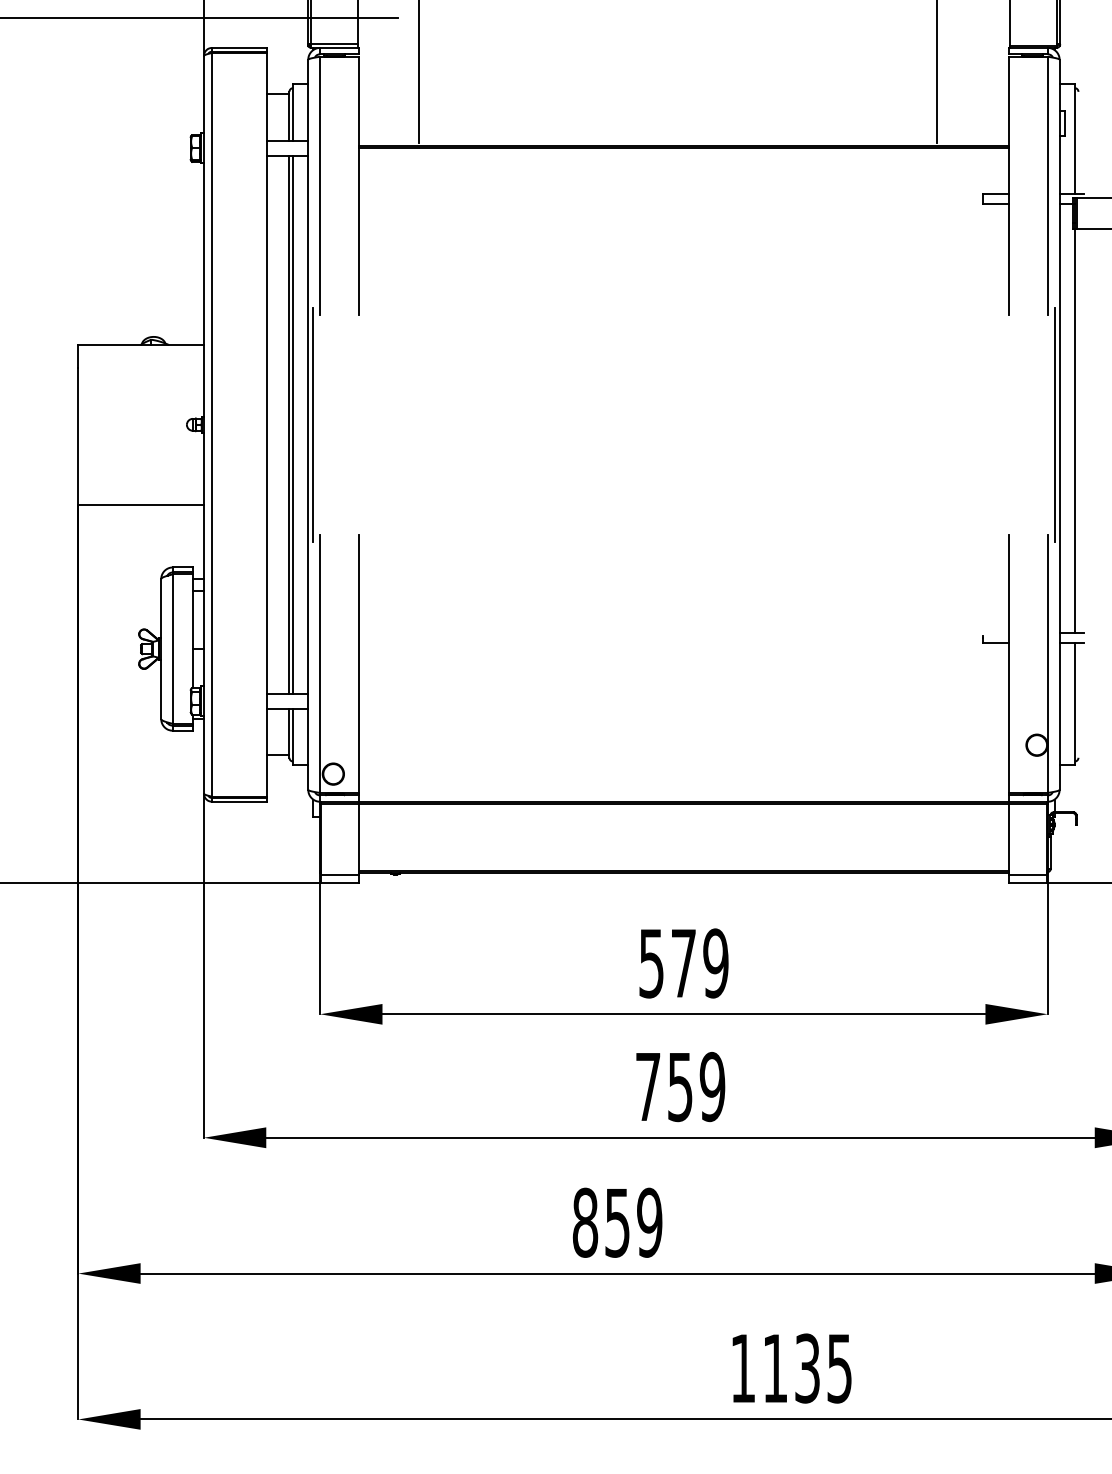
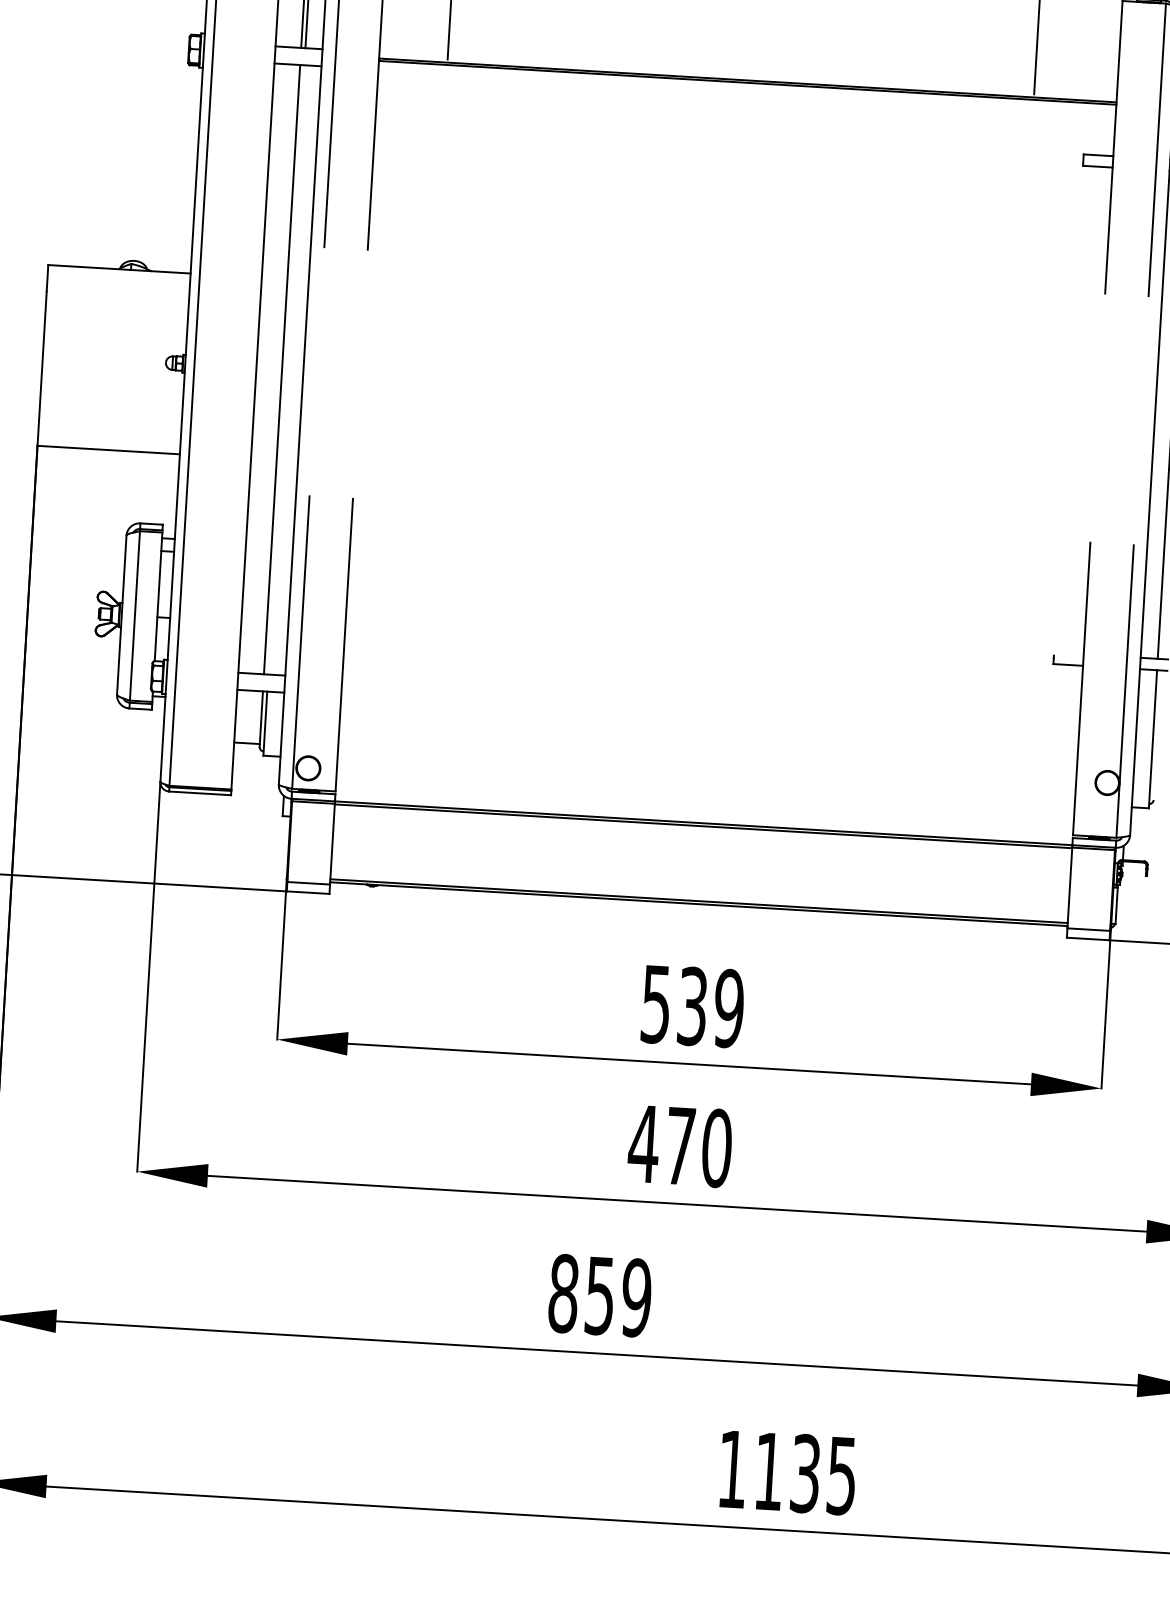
line: (293, 424) -> (286, 369), removed
line: (313, 424) -> (309, 370), removed
line: (1054, 424) -> (1148, 420), removed
text: (683, 963) -> (692, 1006), 579 -> 539
text: (679, 1087) -> (679, 1146), 759 -> 470

